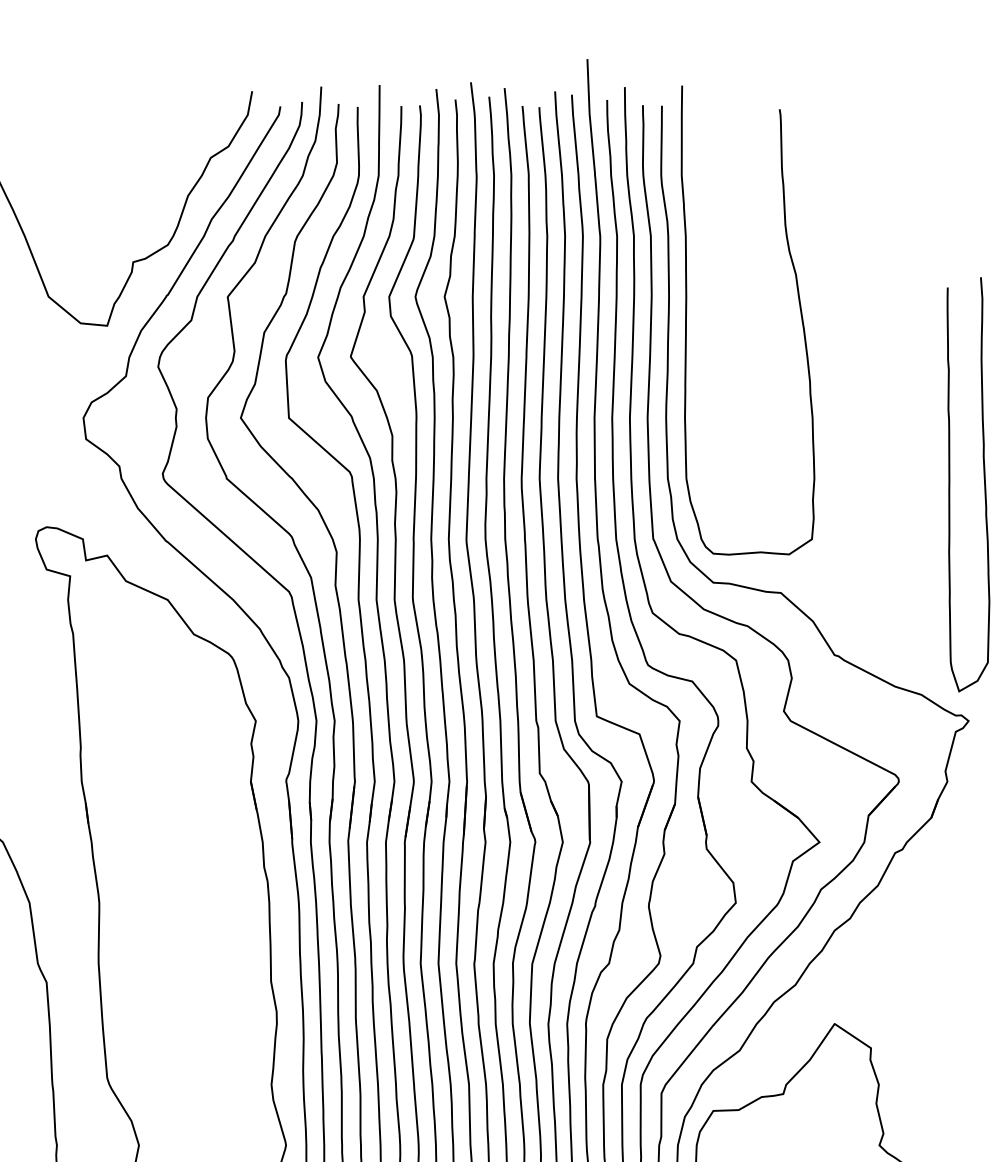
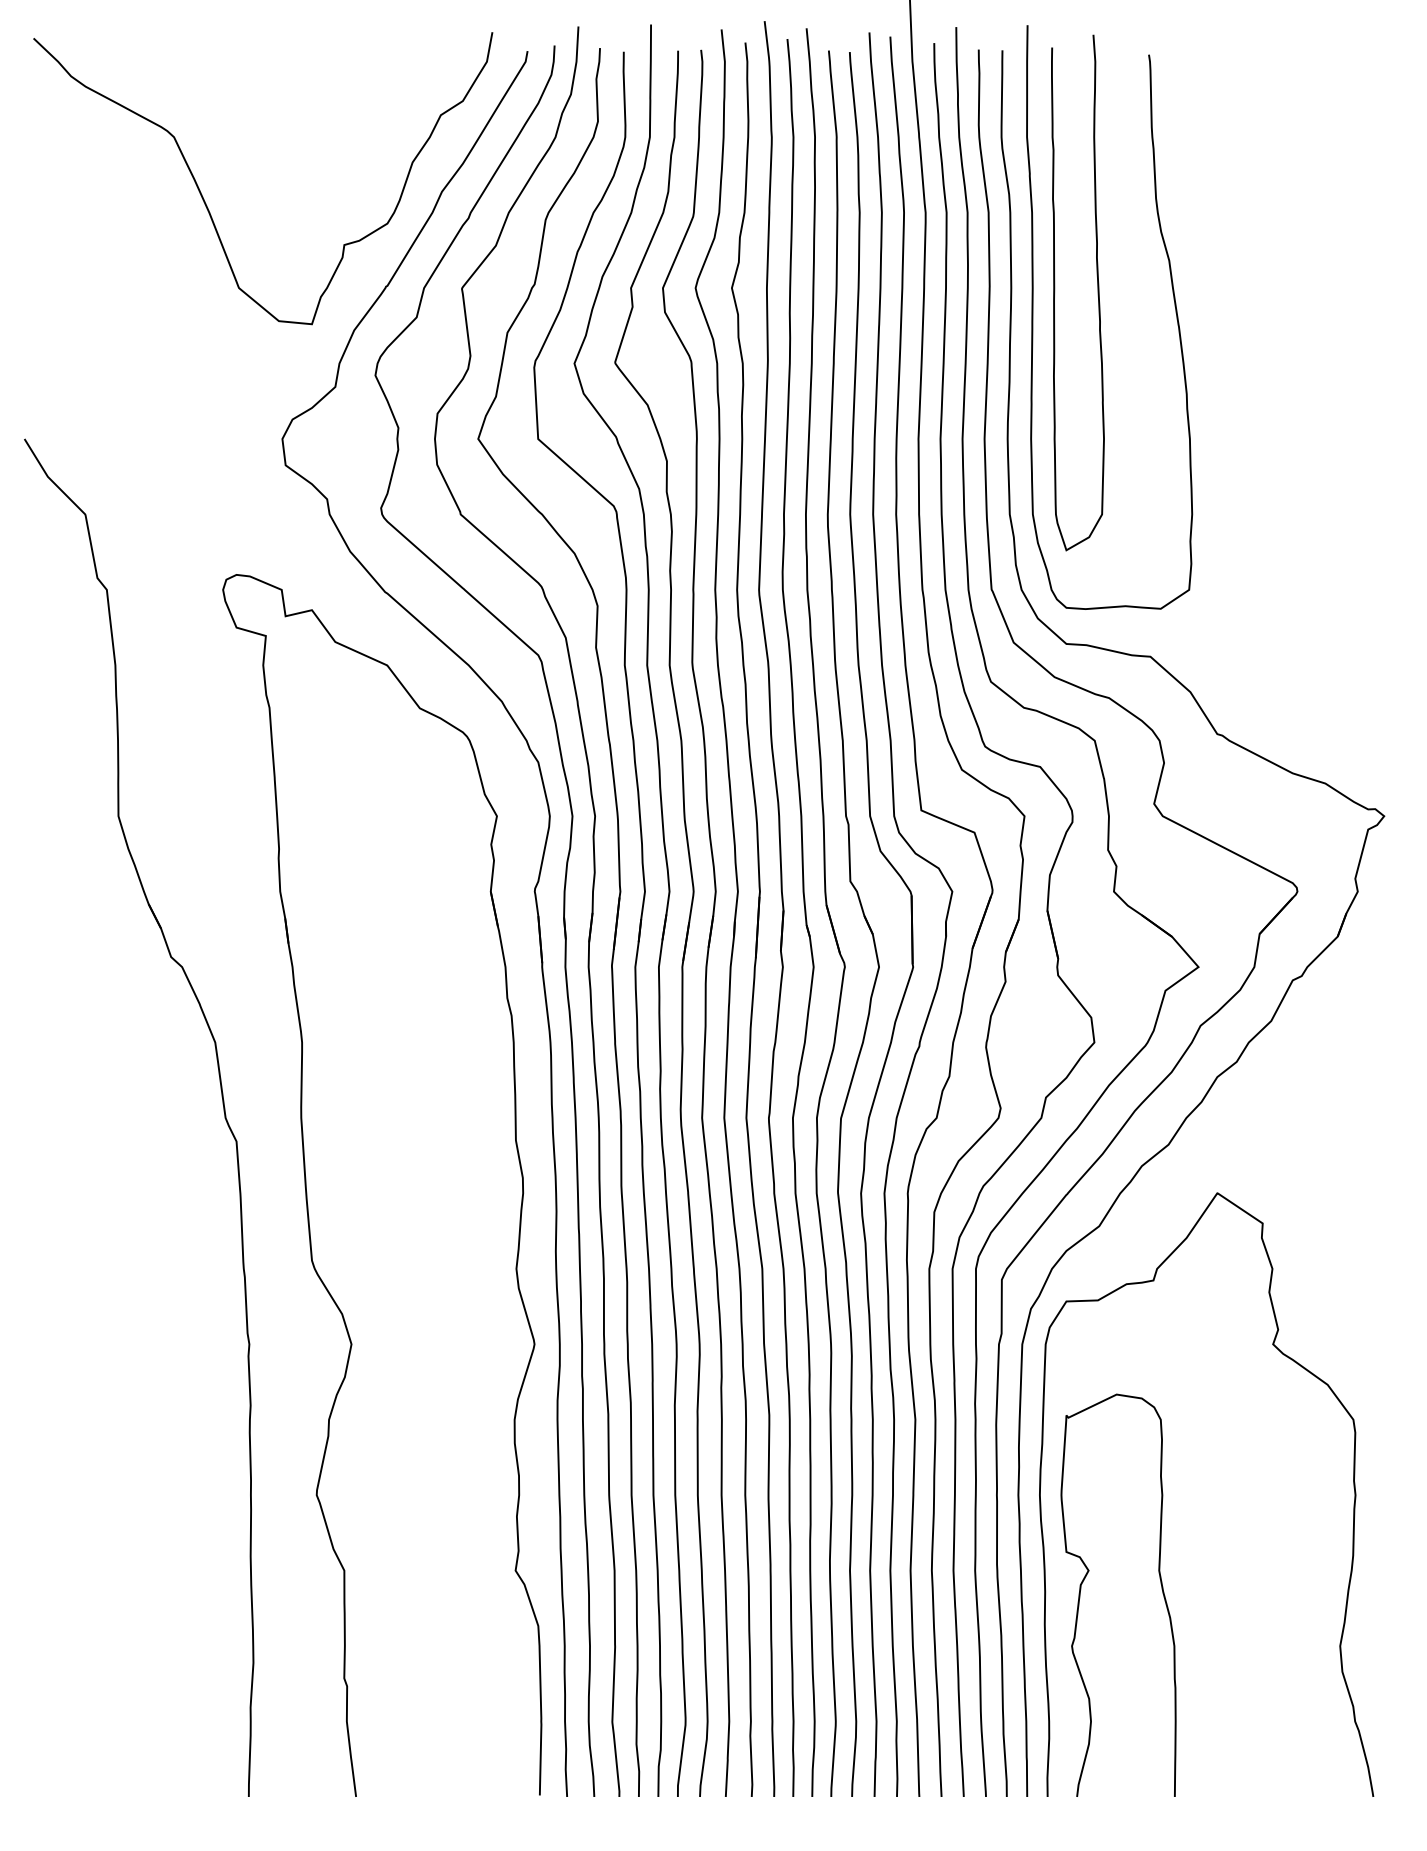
curve: (984, 484) -> (1097, 292), moved

